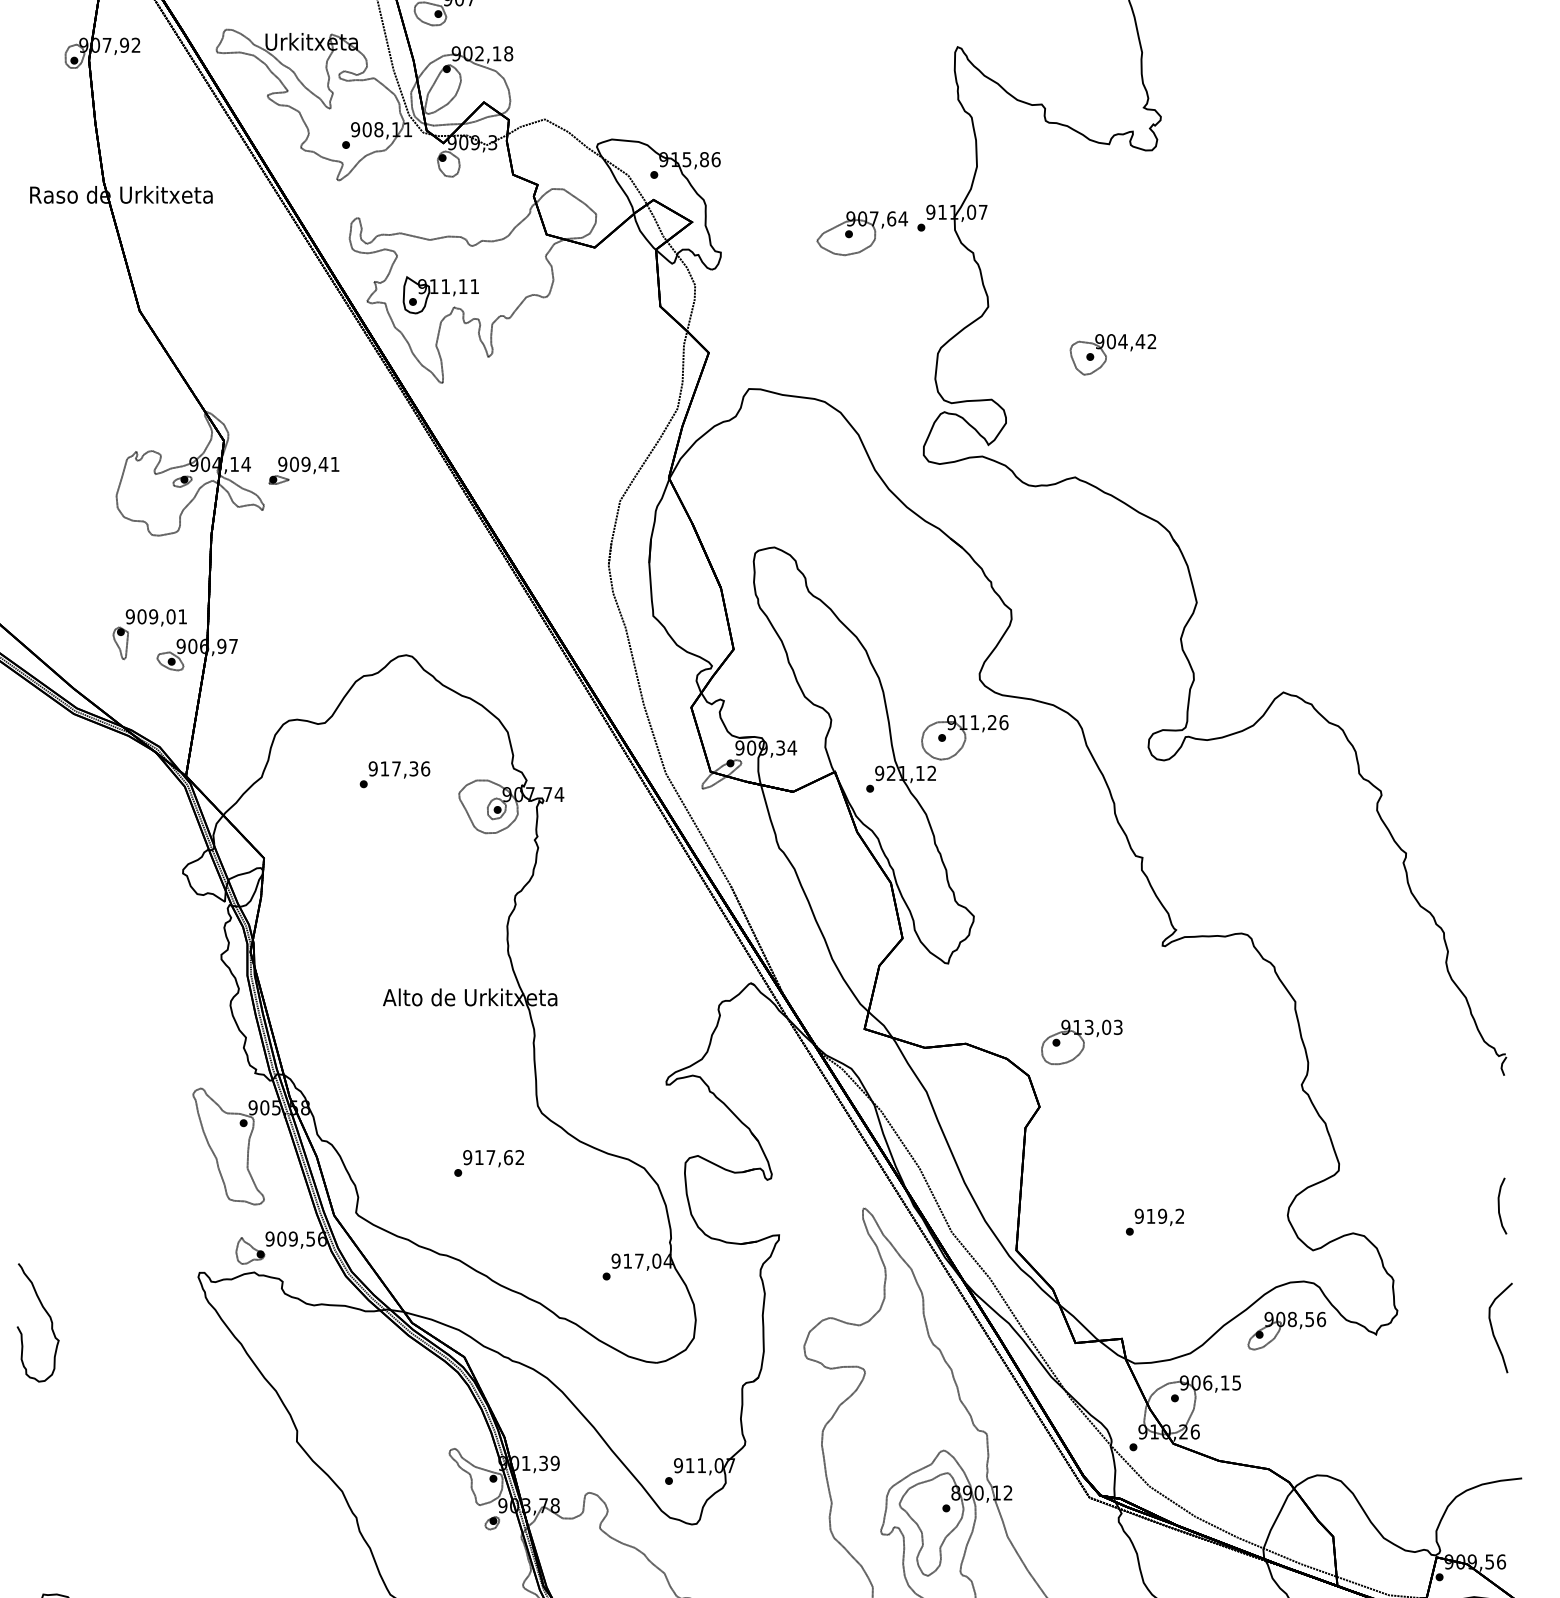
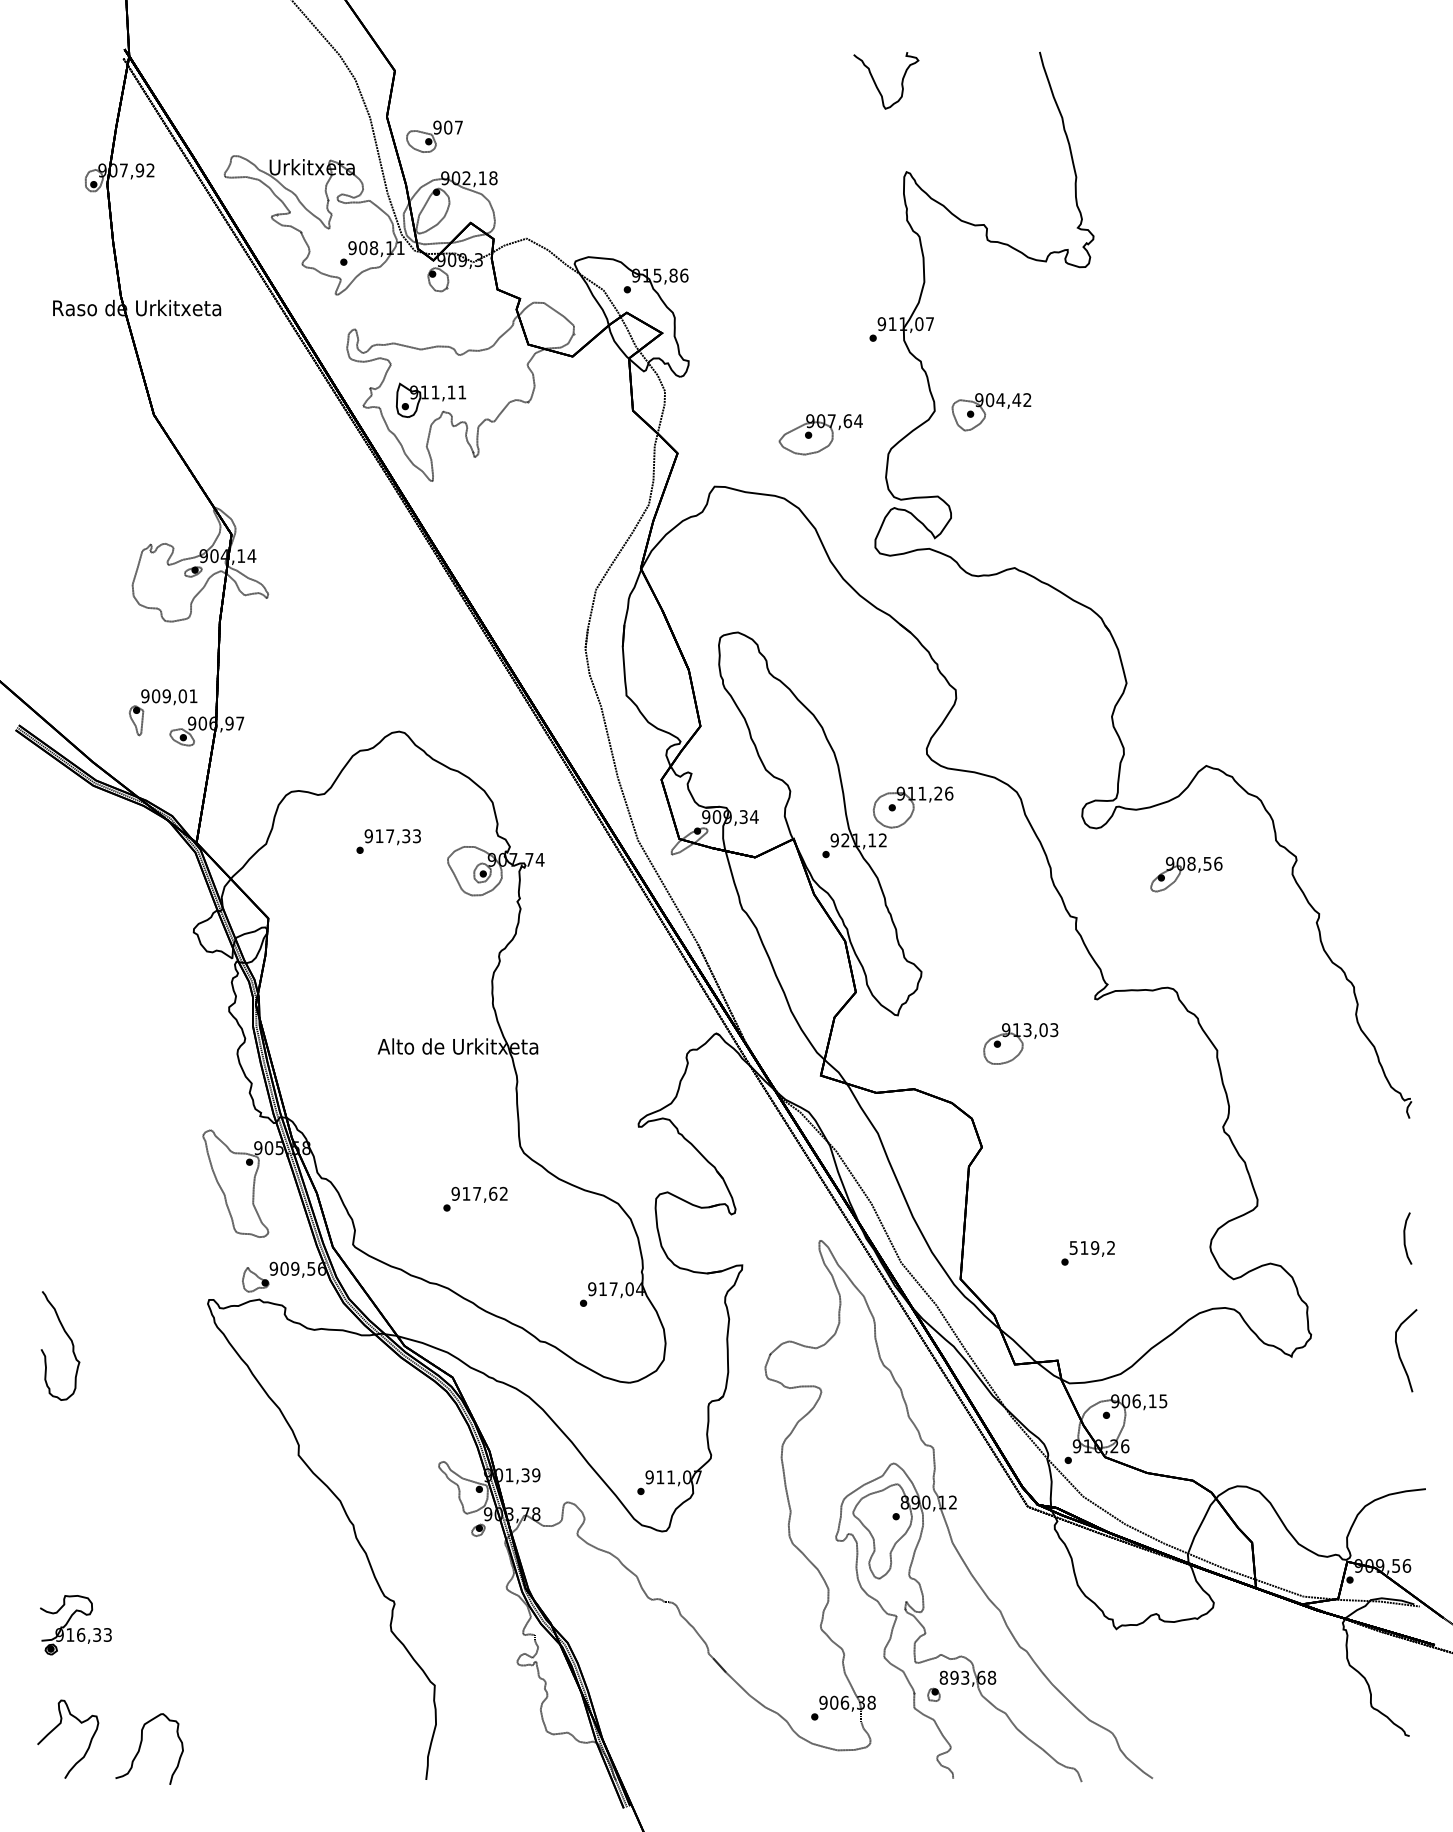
part: (861, 233) -> (820, 434), moved
part: (1113, 355) -> (991, 412), moved
part: (303, 470) -> (304, 561), removed
text: (425, 769) -> (416, 836), 917,36 -> 917,33
part: (1081, 1041) -> (1020, 1043), moved
text: (1139, 1215) -> (1073, 1247), 919,2 -> 519,2
part: (1286, 1331) -> (1186, 874), moved

